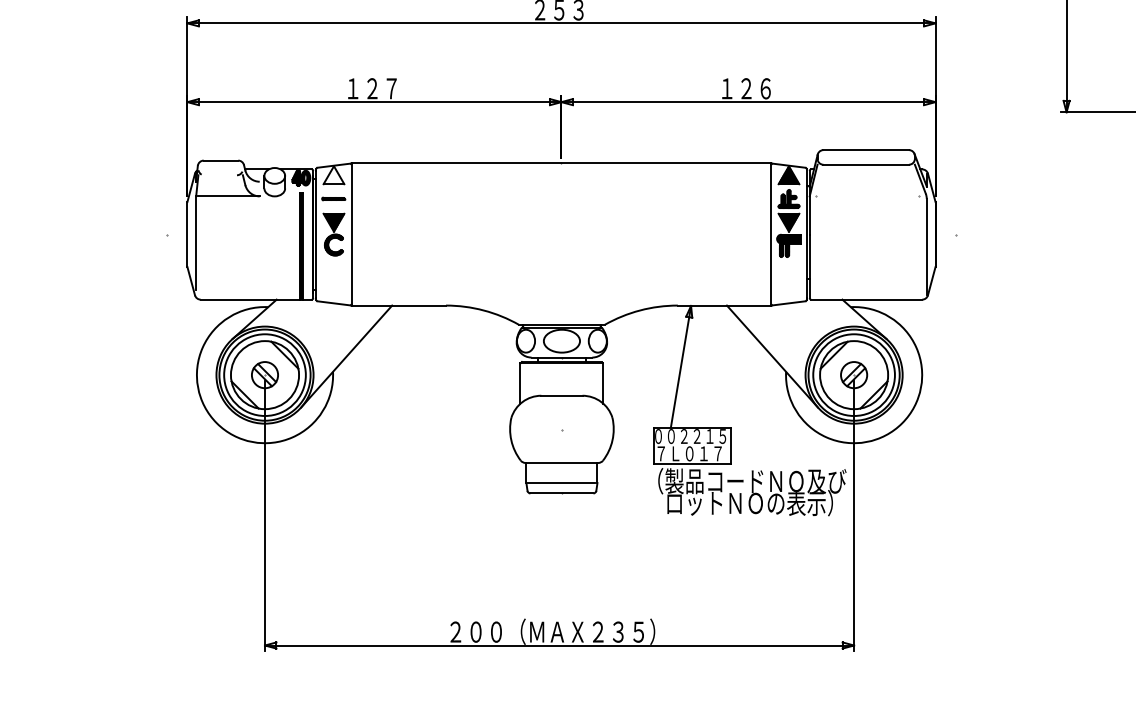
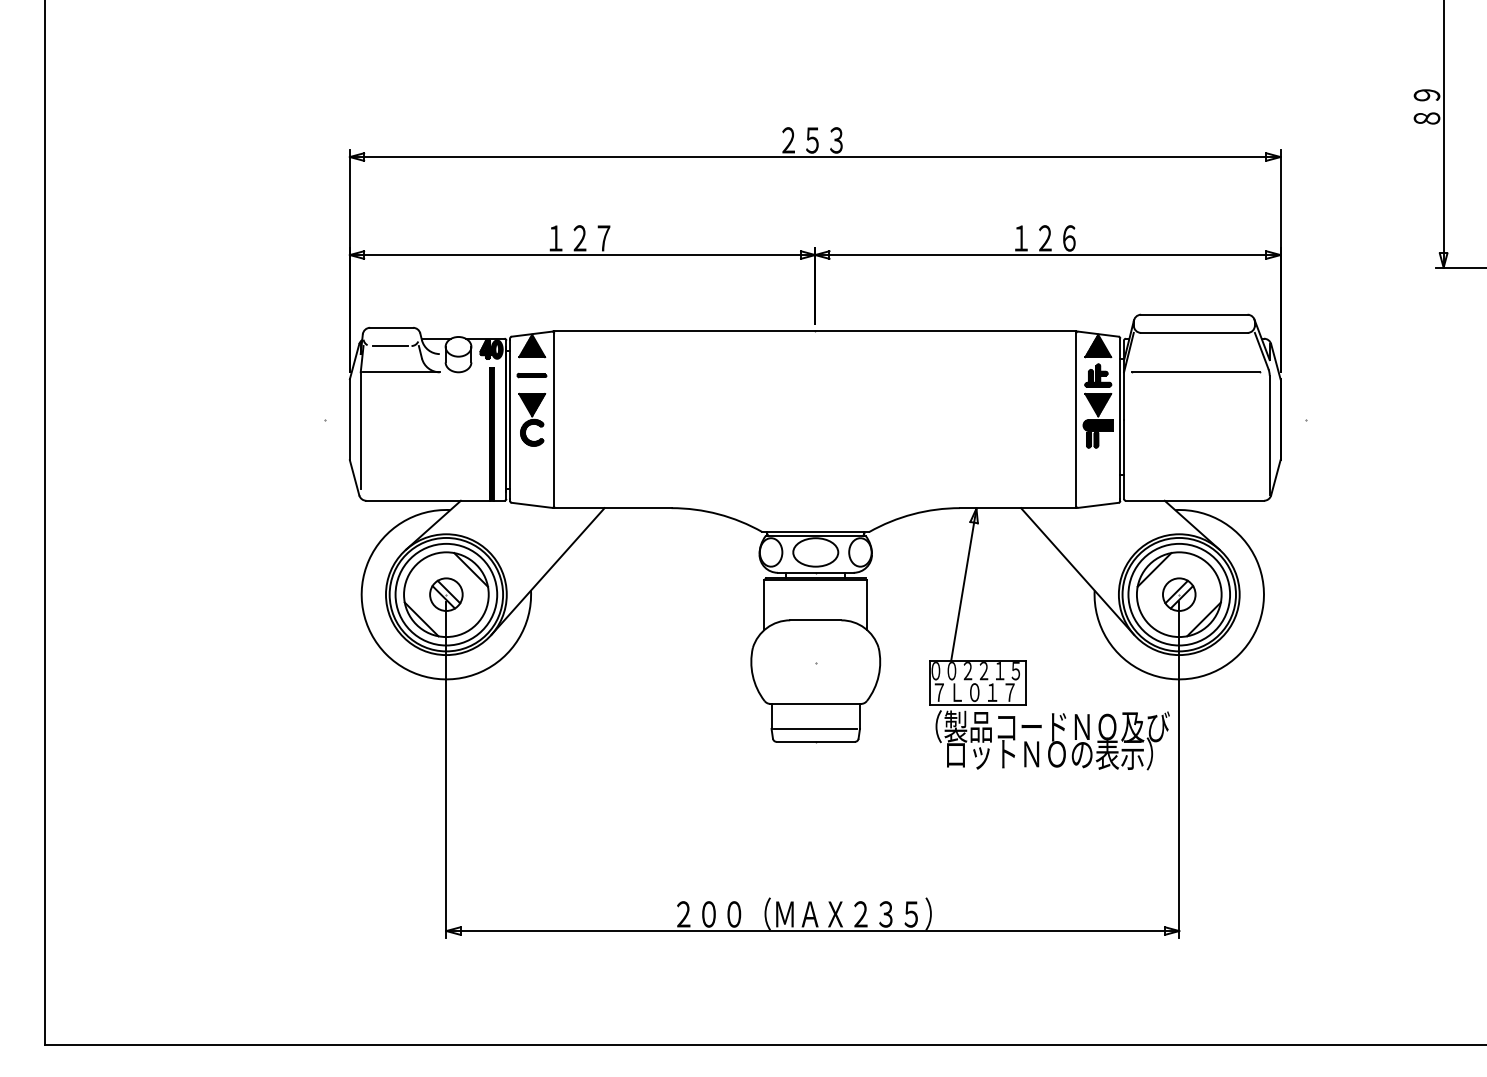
line: (220, 175) -> (390, 346), added
hatch: (333, 175) -> (531, 346), added
line: (867, 196) -> (1195, 372), added

